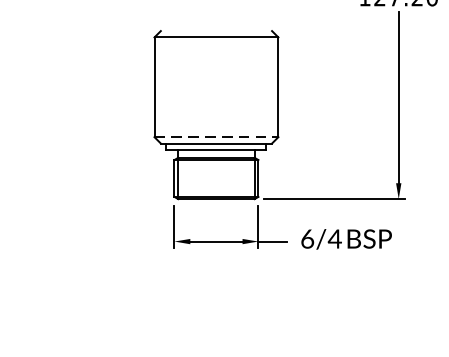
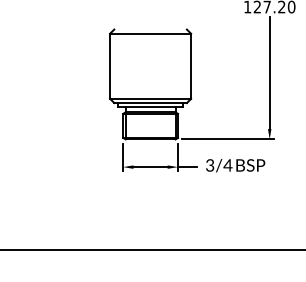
line: (217, 136) -> (151, 98), dashed -> solid
text: (308, 237) -> (210, 164), 6/4 -> 3/4

